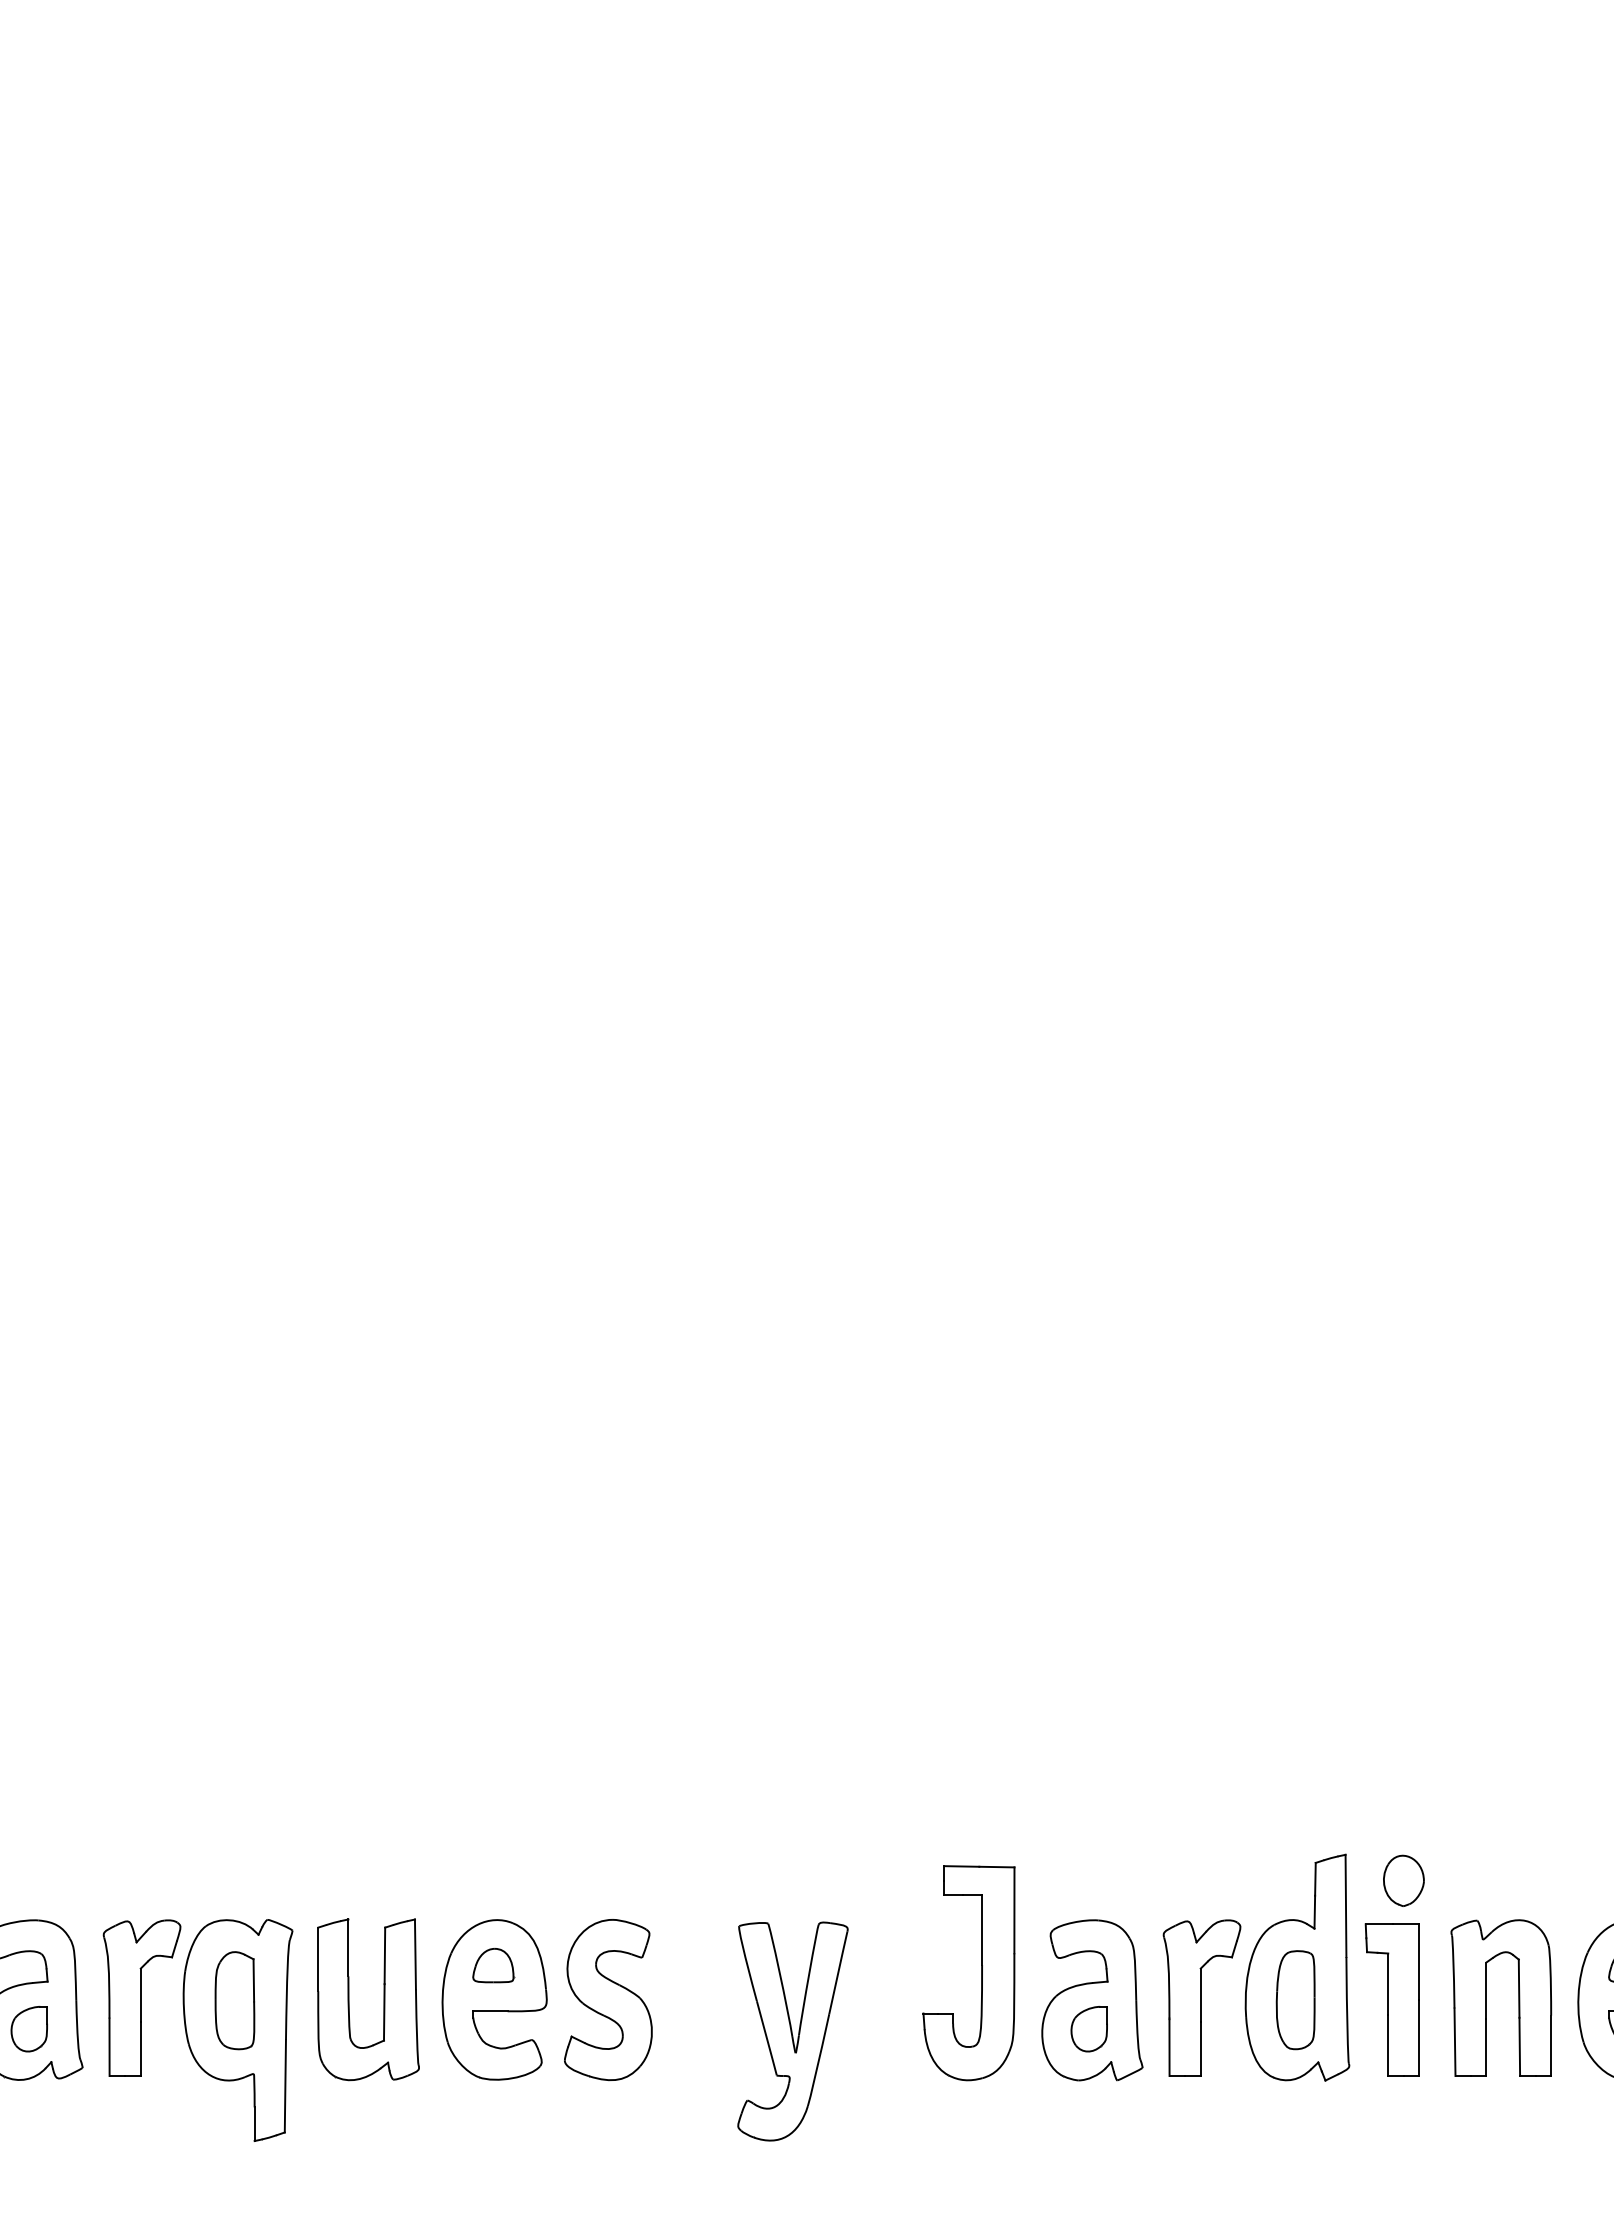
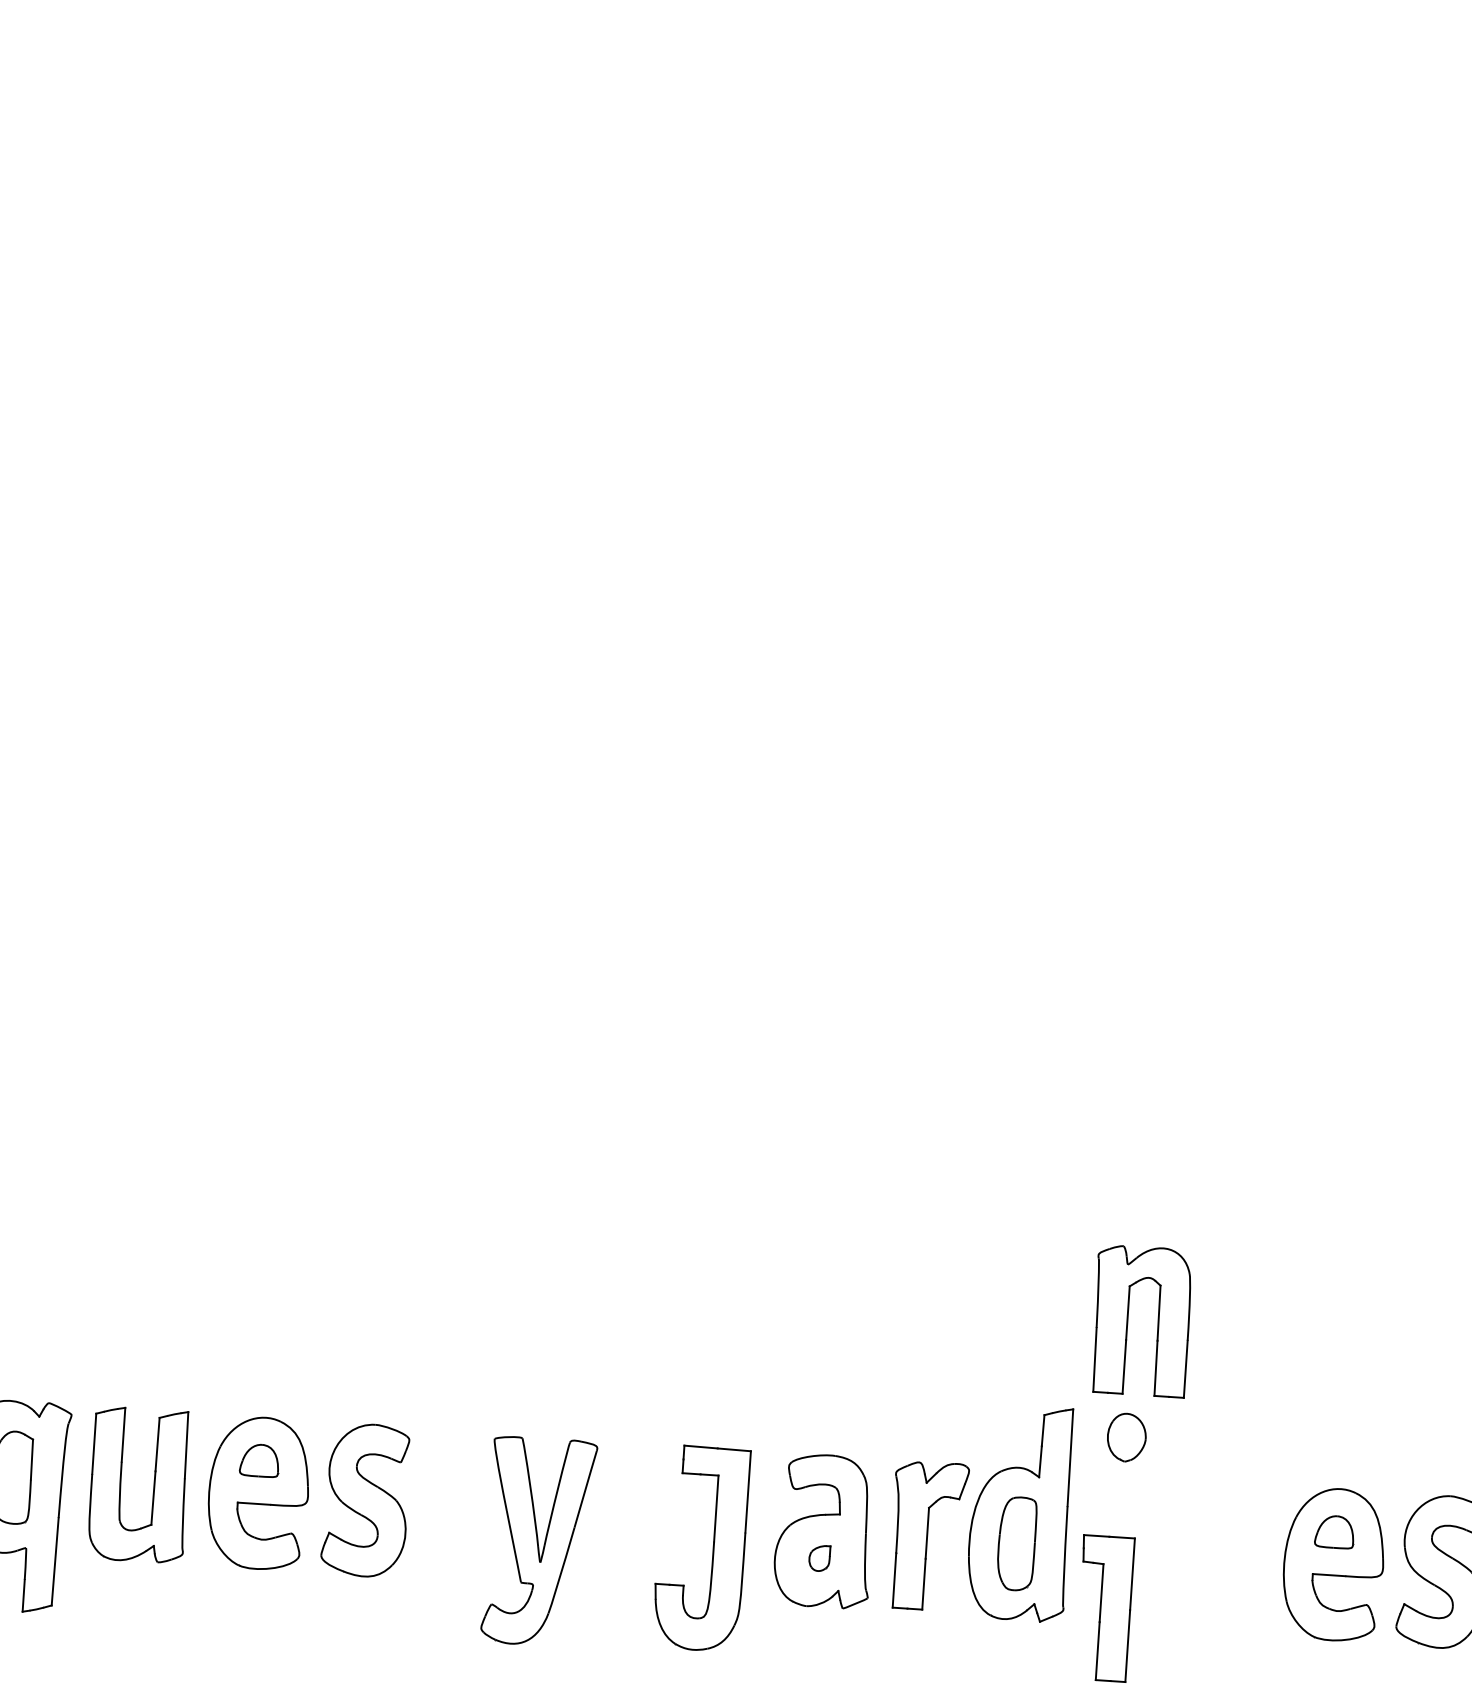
part: (981, 1973) -> (713, 1549), moved
part: (1486, 1997) -> (1127, 1319), moved
part: (1391, 1999) -> (1103, 1607), moved
part: (1088, 2029) -> (818, 1558), size x0.6

